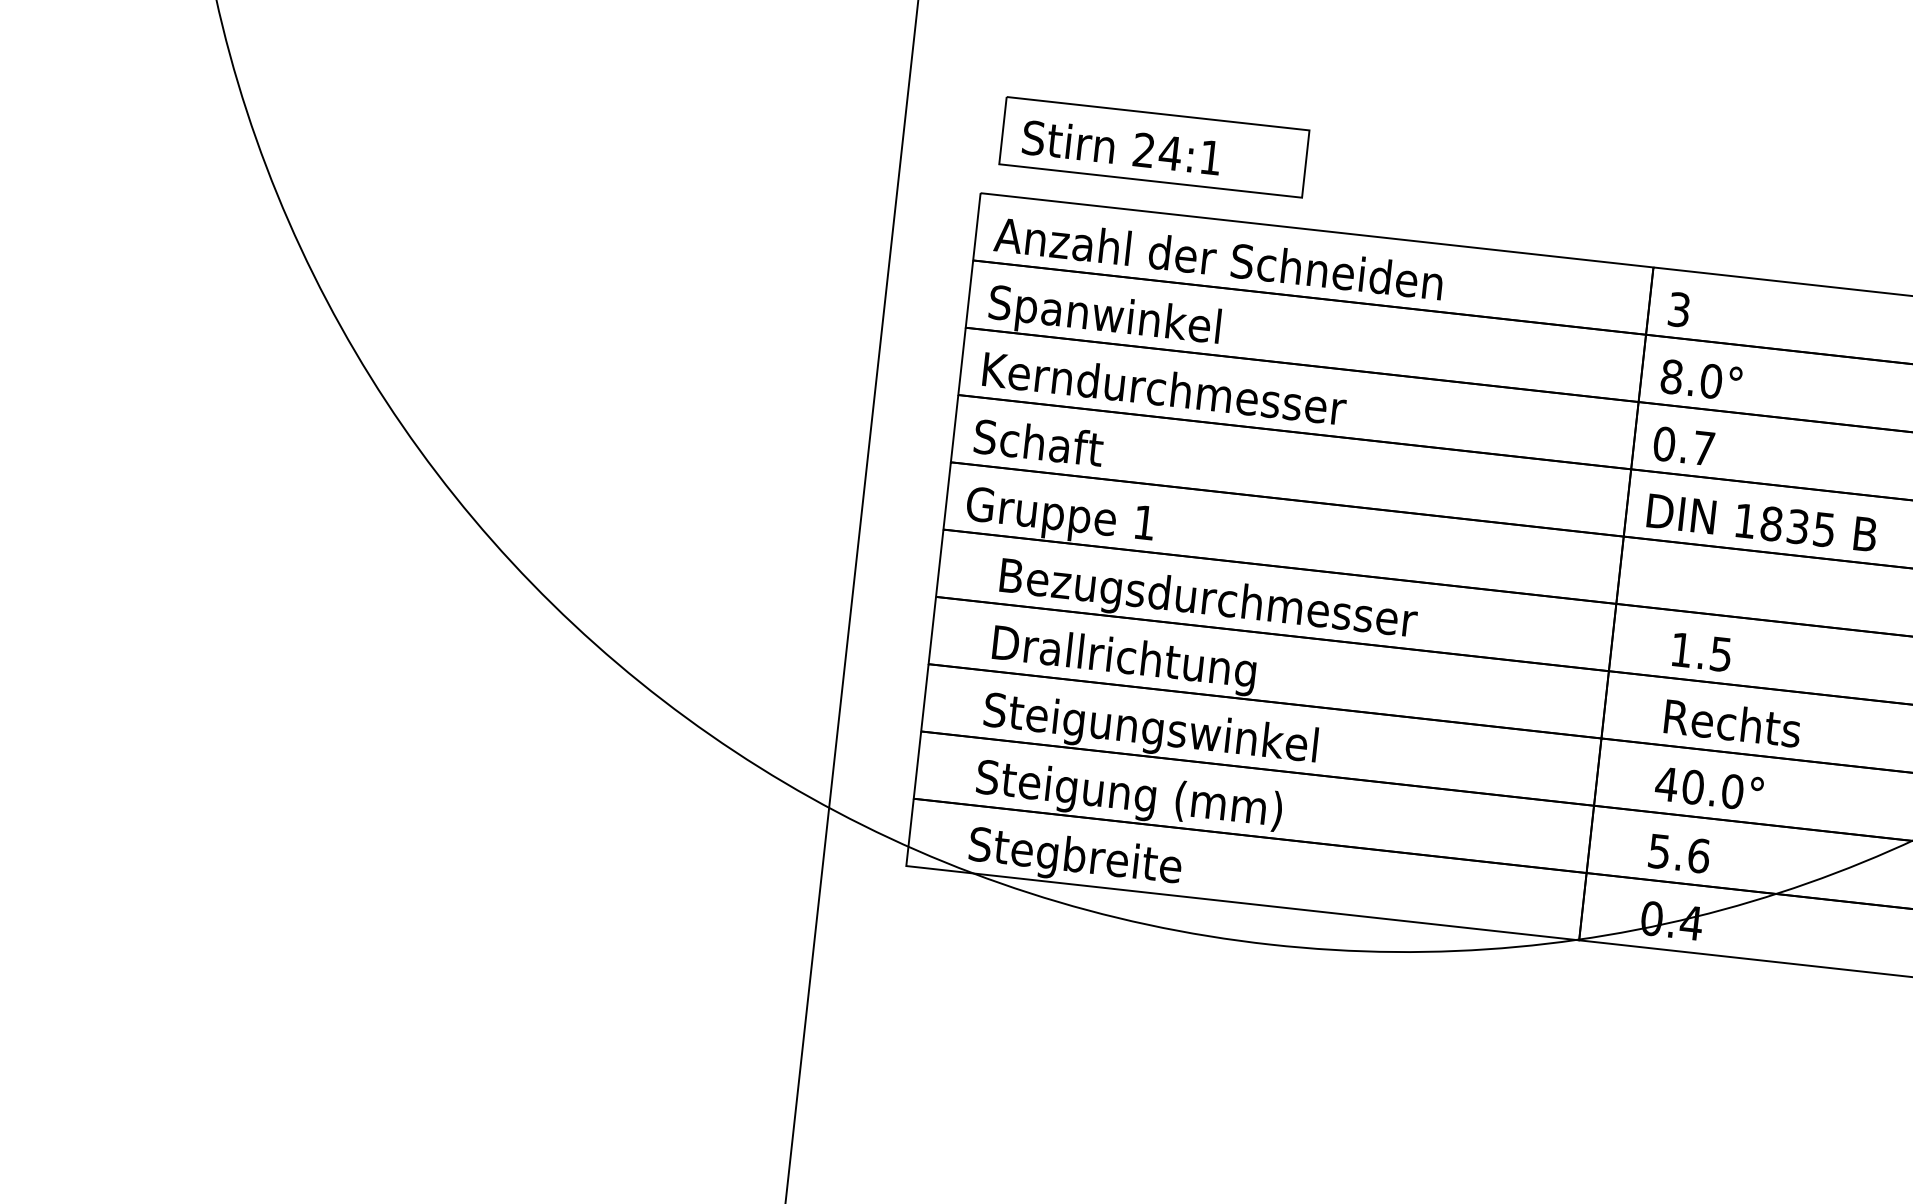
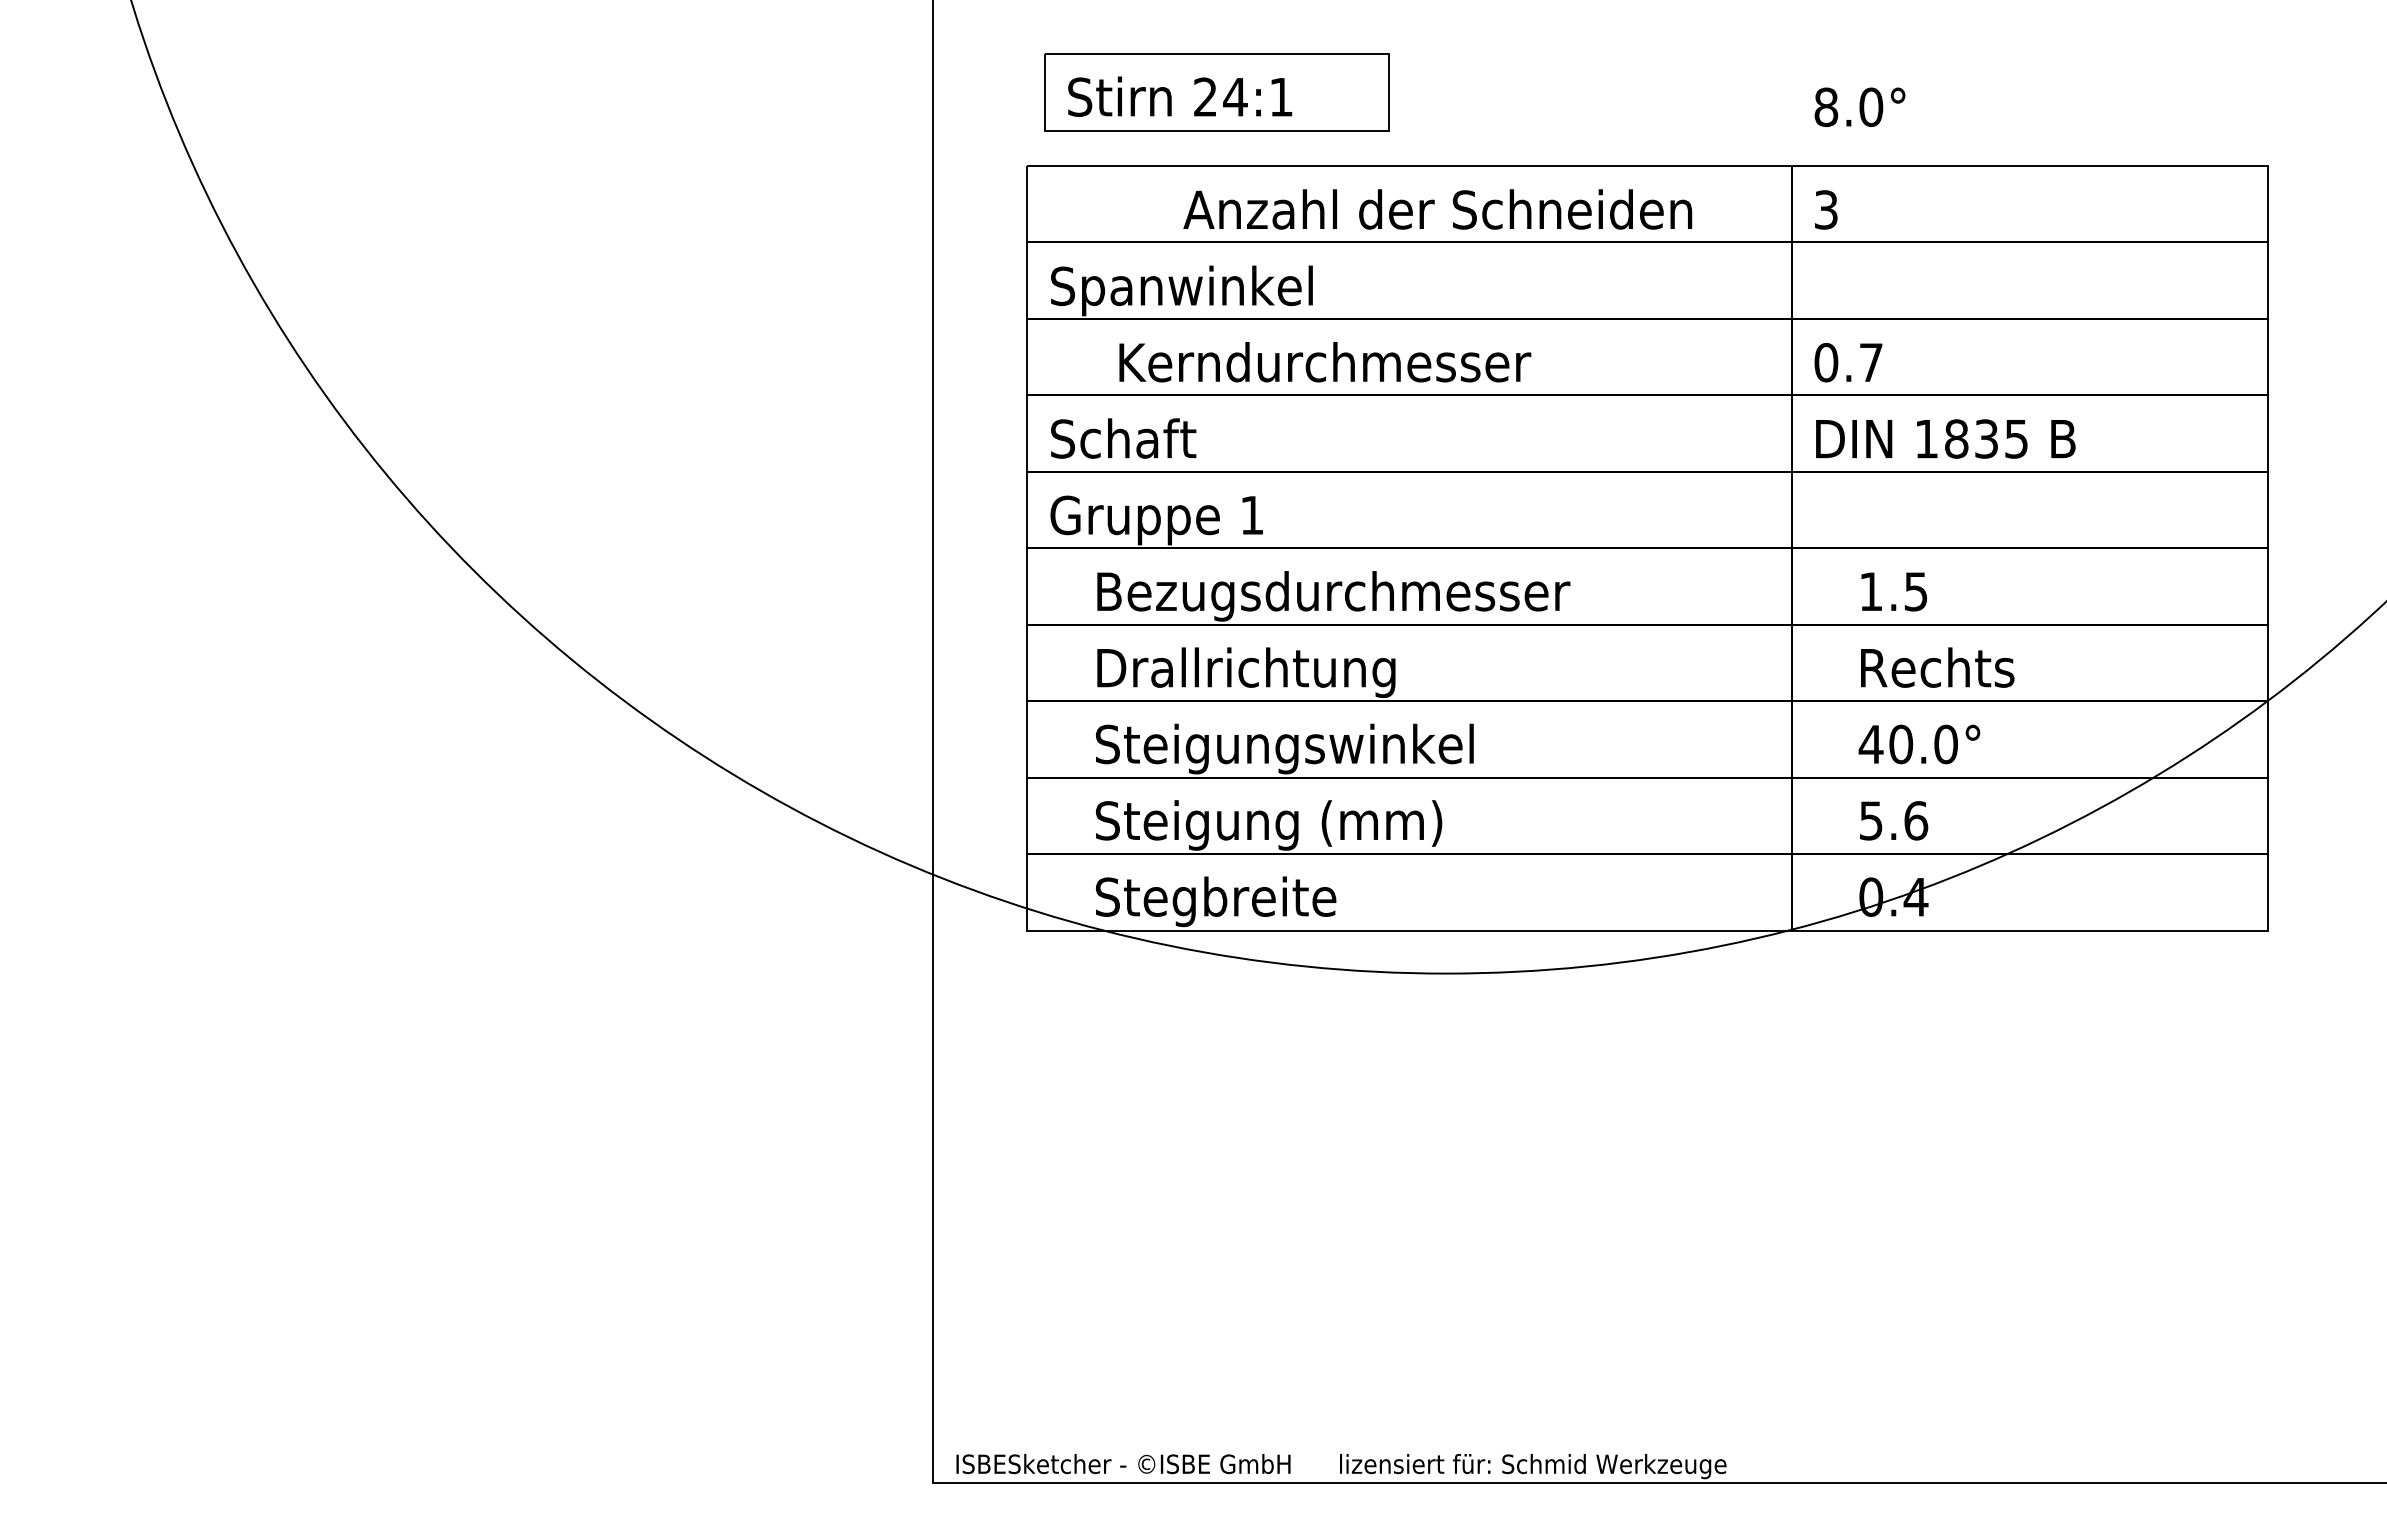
text: (1218, 258) -> (1437, 209), moved
text: (1701, 380) -> (1859, 107), moved
text: (1164, 388) -> (1325, 362), moved

